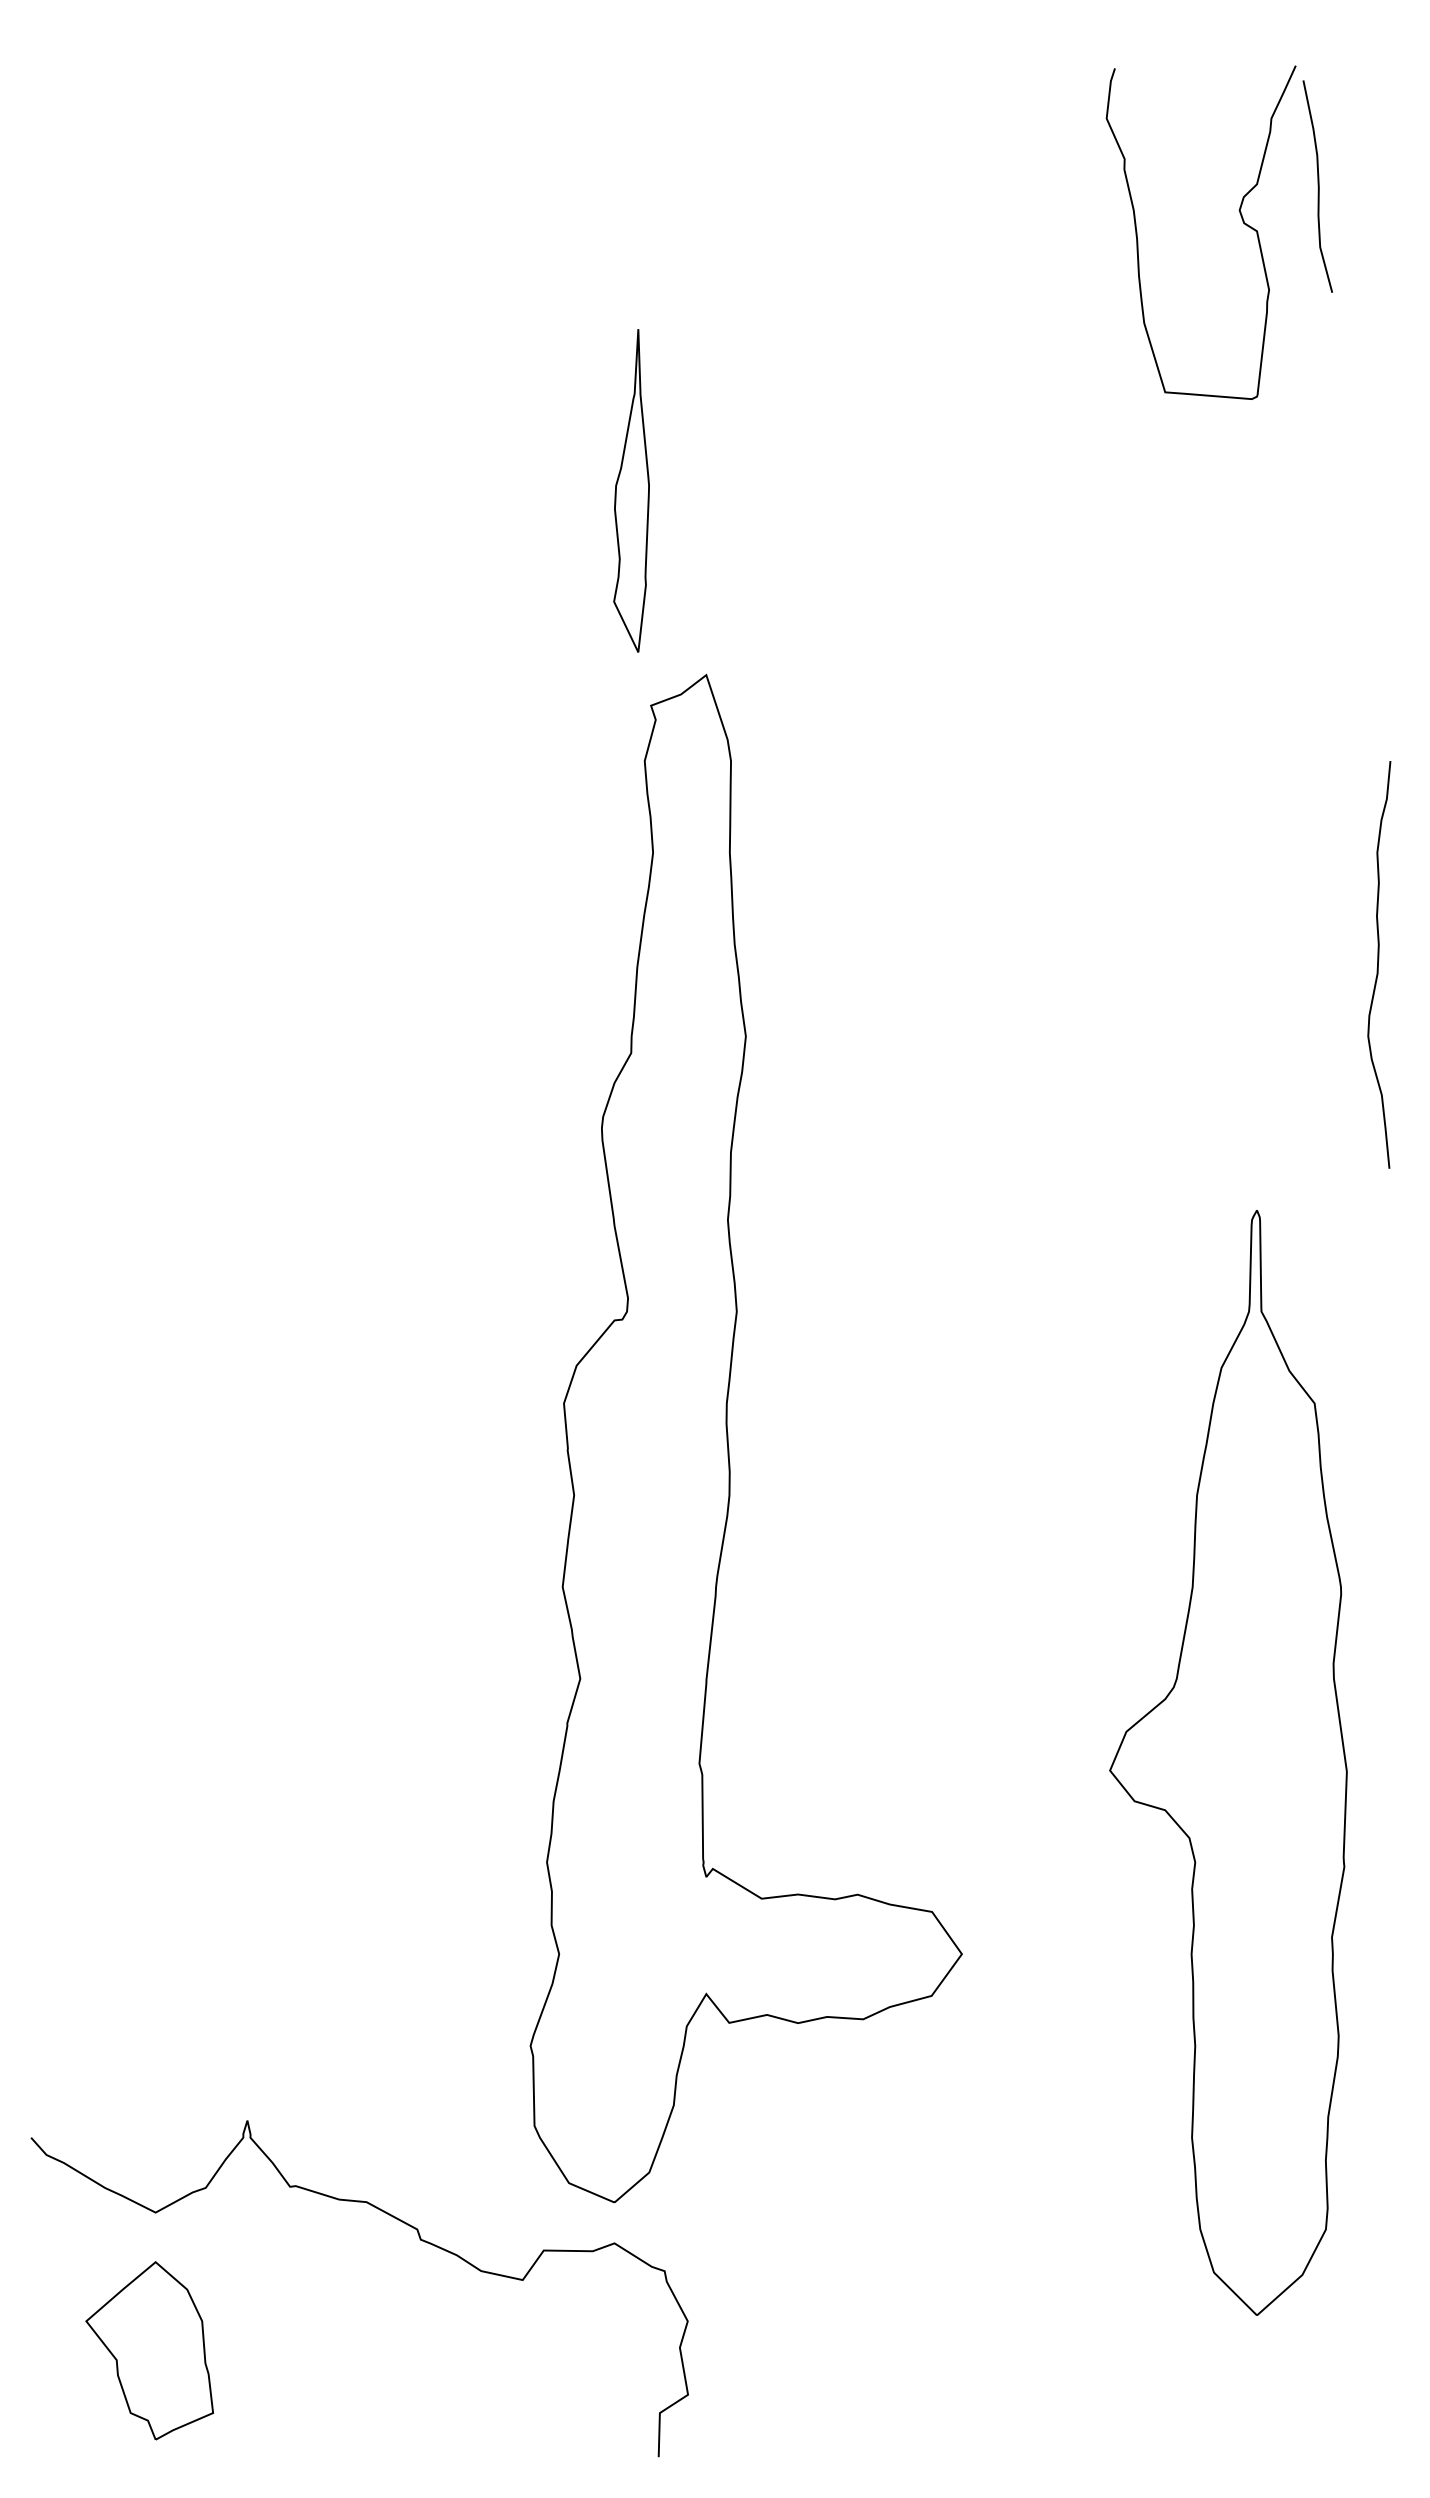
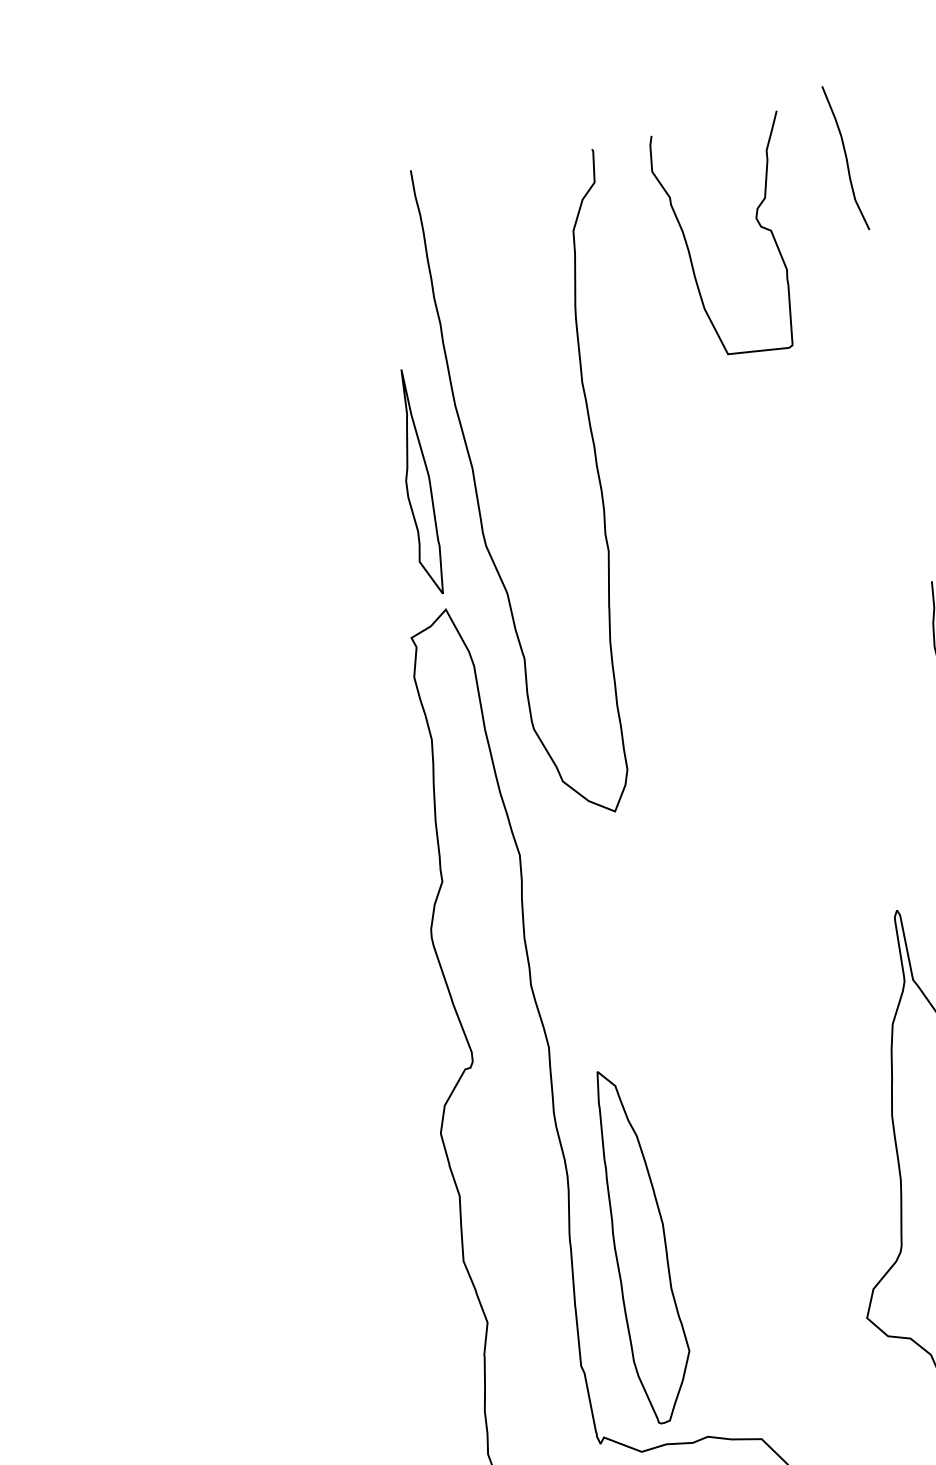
curve: (1317, 186) -> (845, 158), moved
part: (631, 490) -> (417, 482), moved
curve: (952, 527) -> (597, 475), added
part: (813, 1611) -> (640, 1245), added

